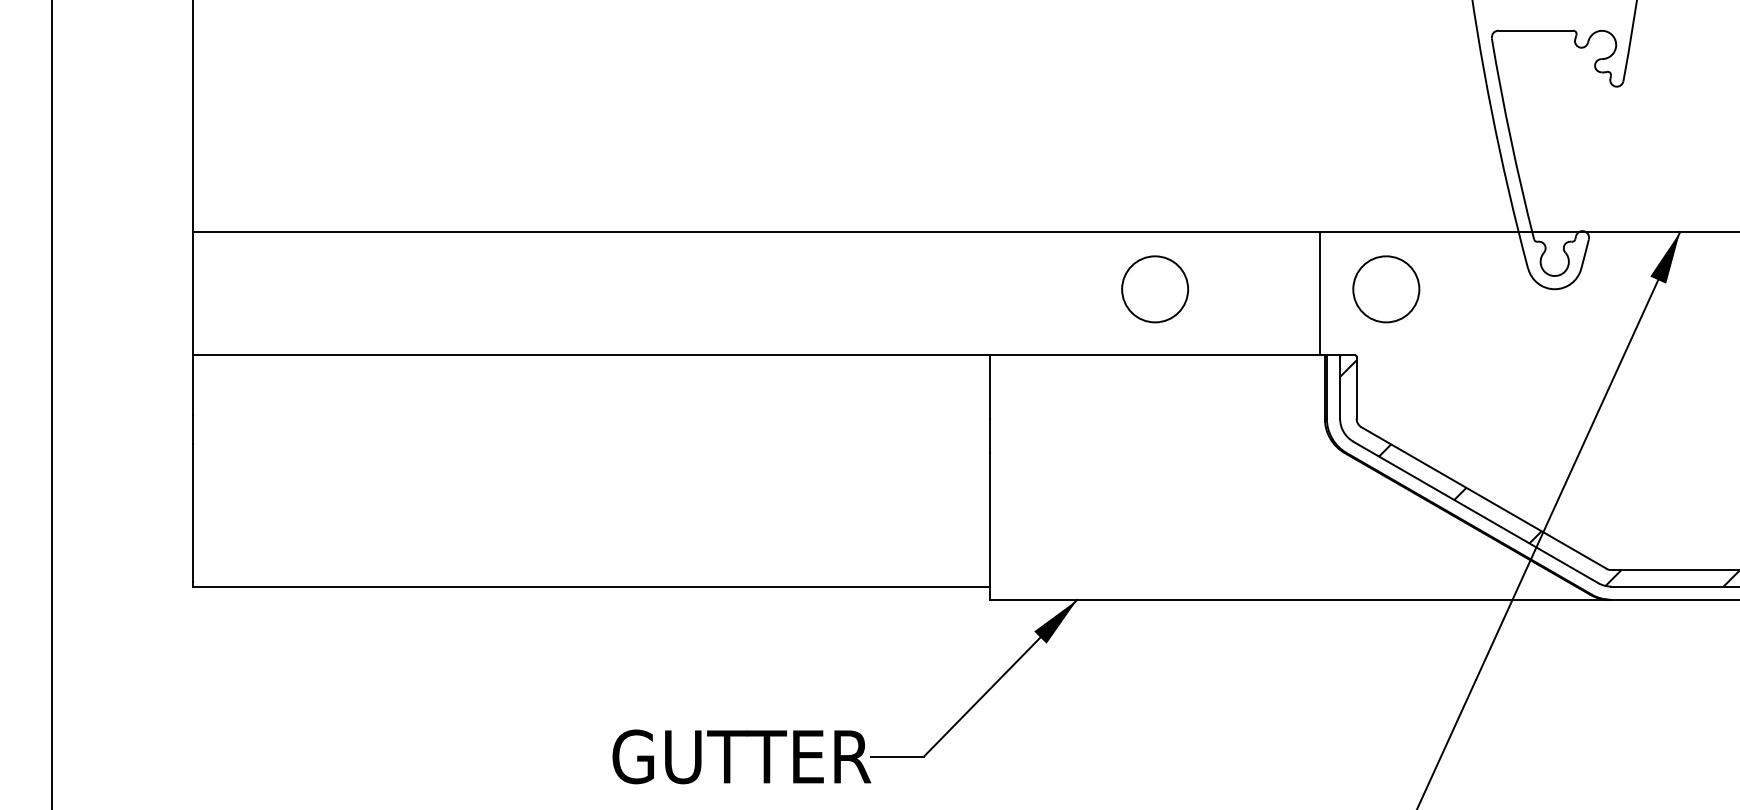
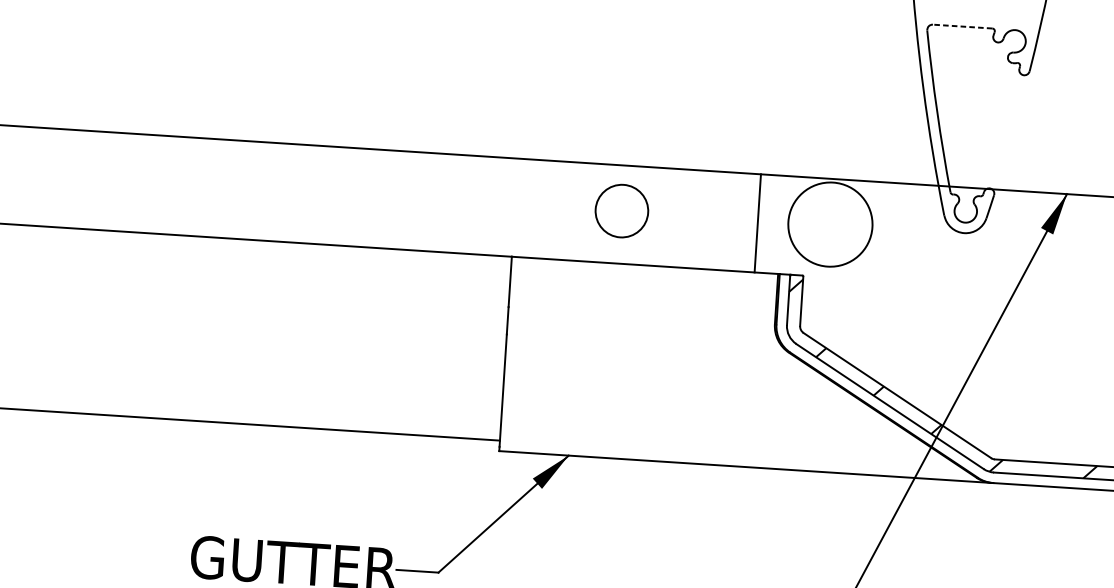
line: (1535, 30) -> (962, 26), solid -> dashed
circle: (1155, 289) -> (622, 211), moved
circle: (1386, 289) -> (830, 224), size x1.6
line: (1320, 293) -> (757, 223), moved

